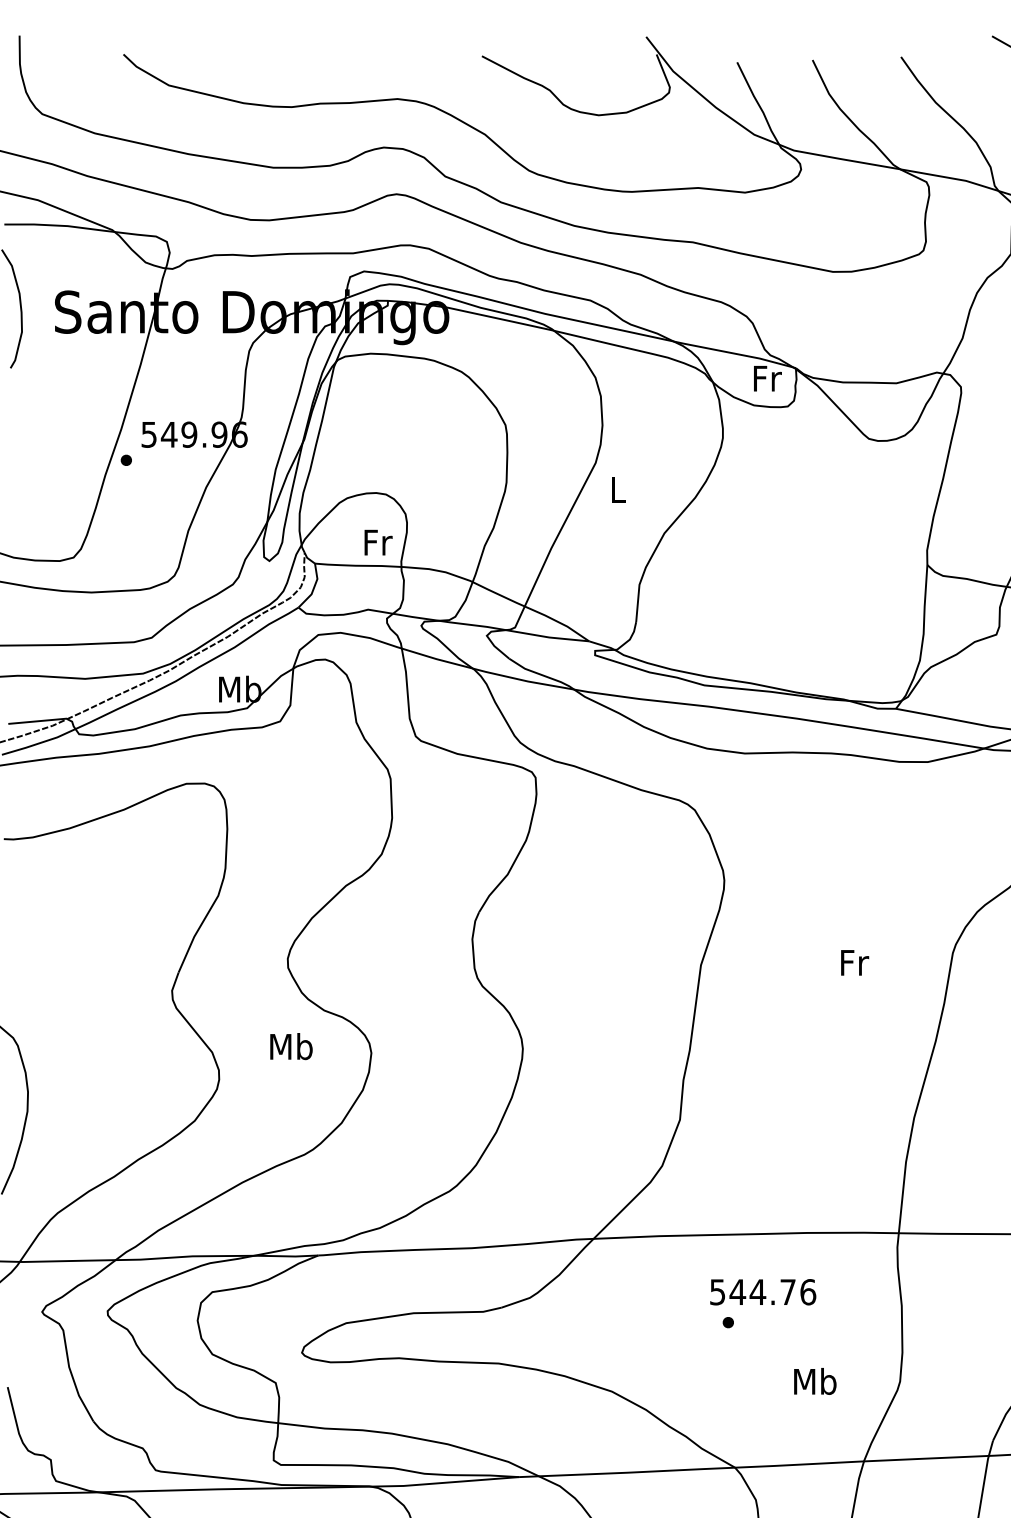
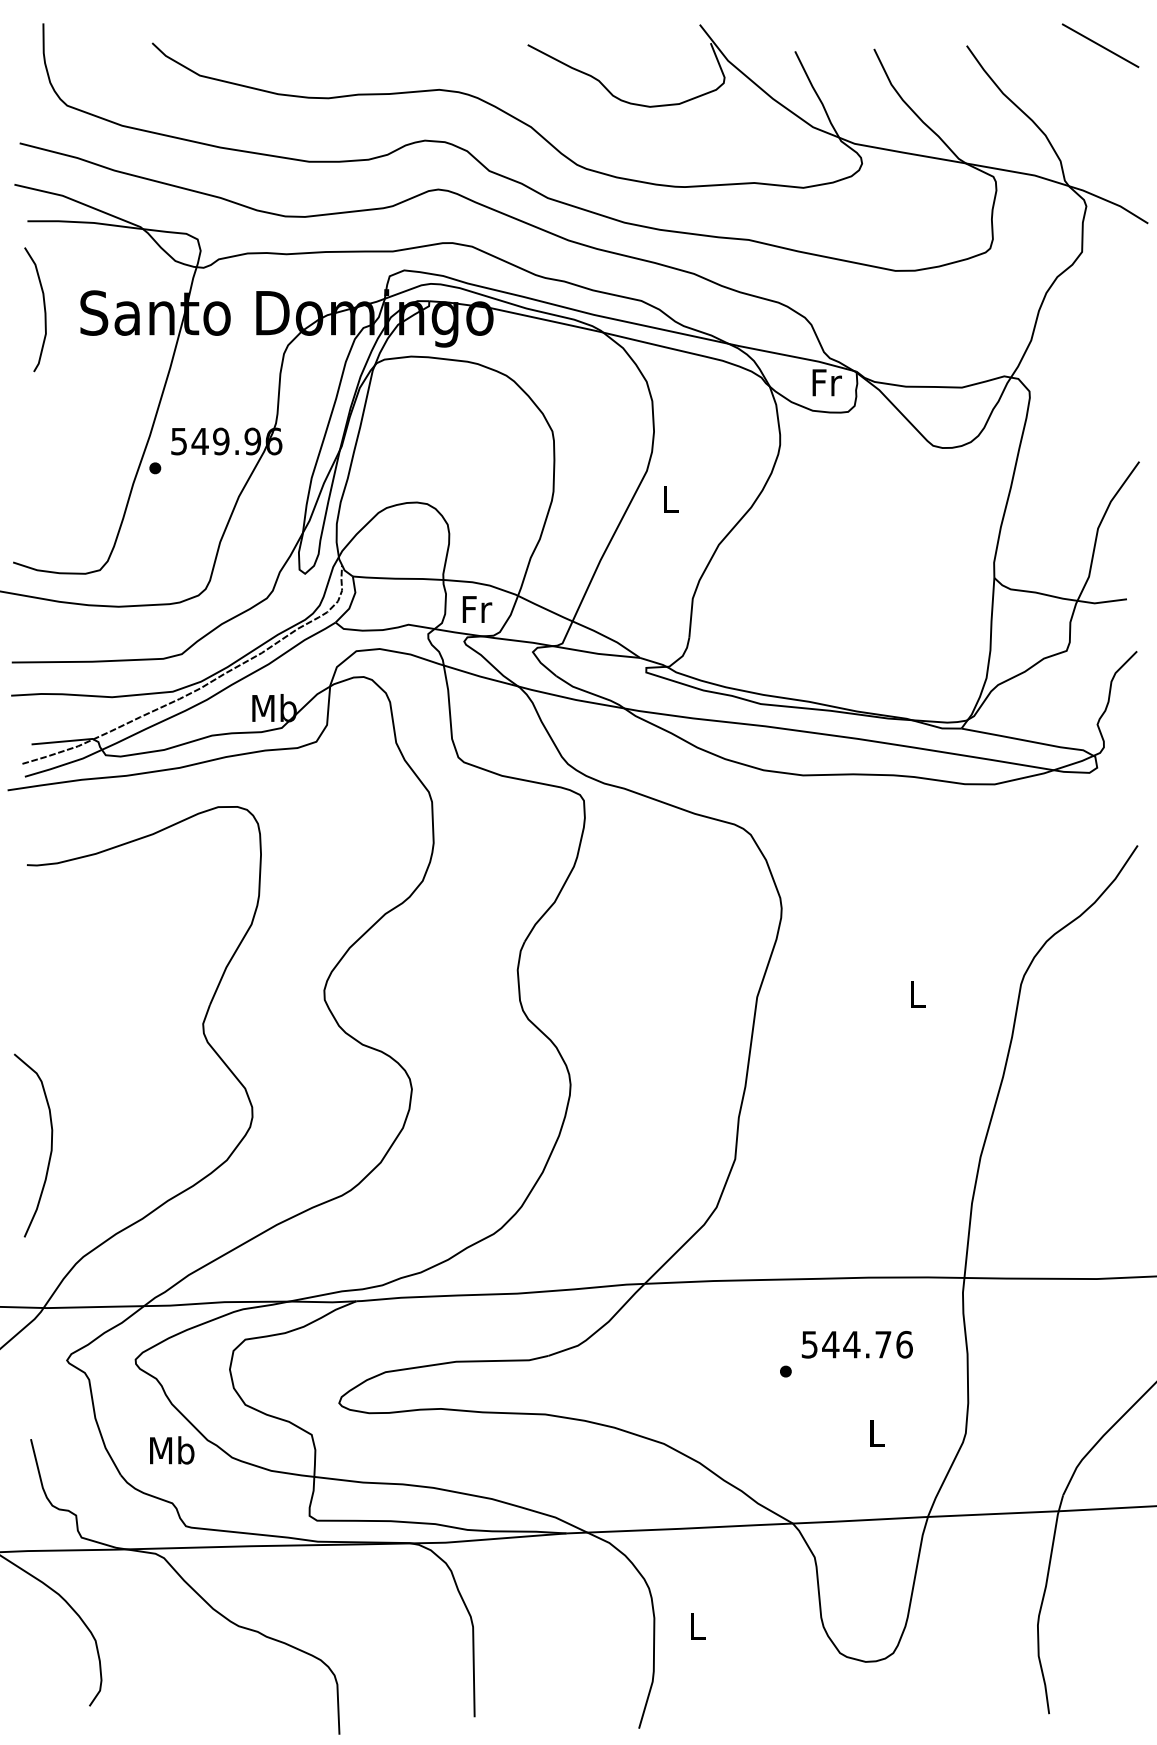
text: (378, 542) -> (477, 609), moved
text: (854, 962) -> (918, 994), Fr -> L
text: (291, 1046) -> (172, 1450), moved
text: (762, 1291) -> (856, 1344), moved
text: (814, 1381) -> (876, 1433), Mb -> L

